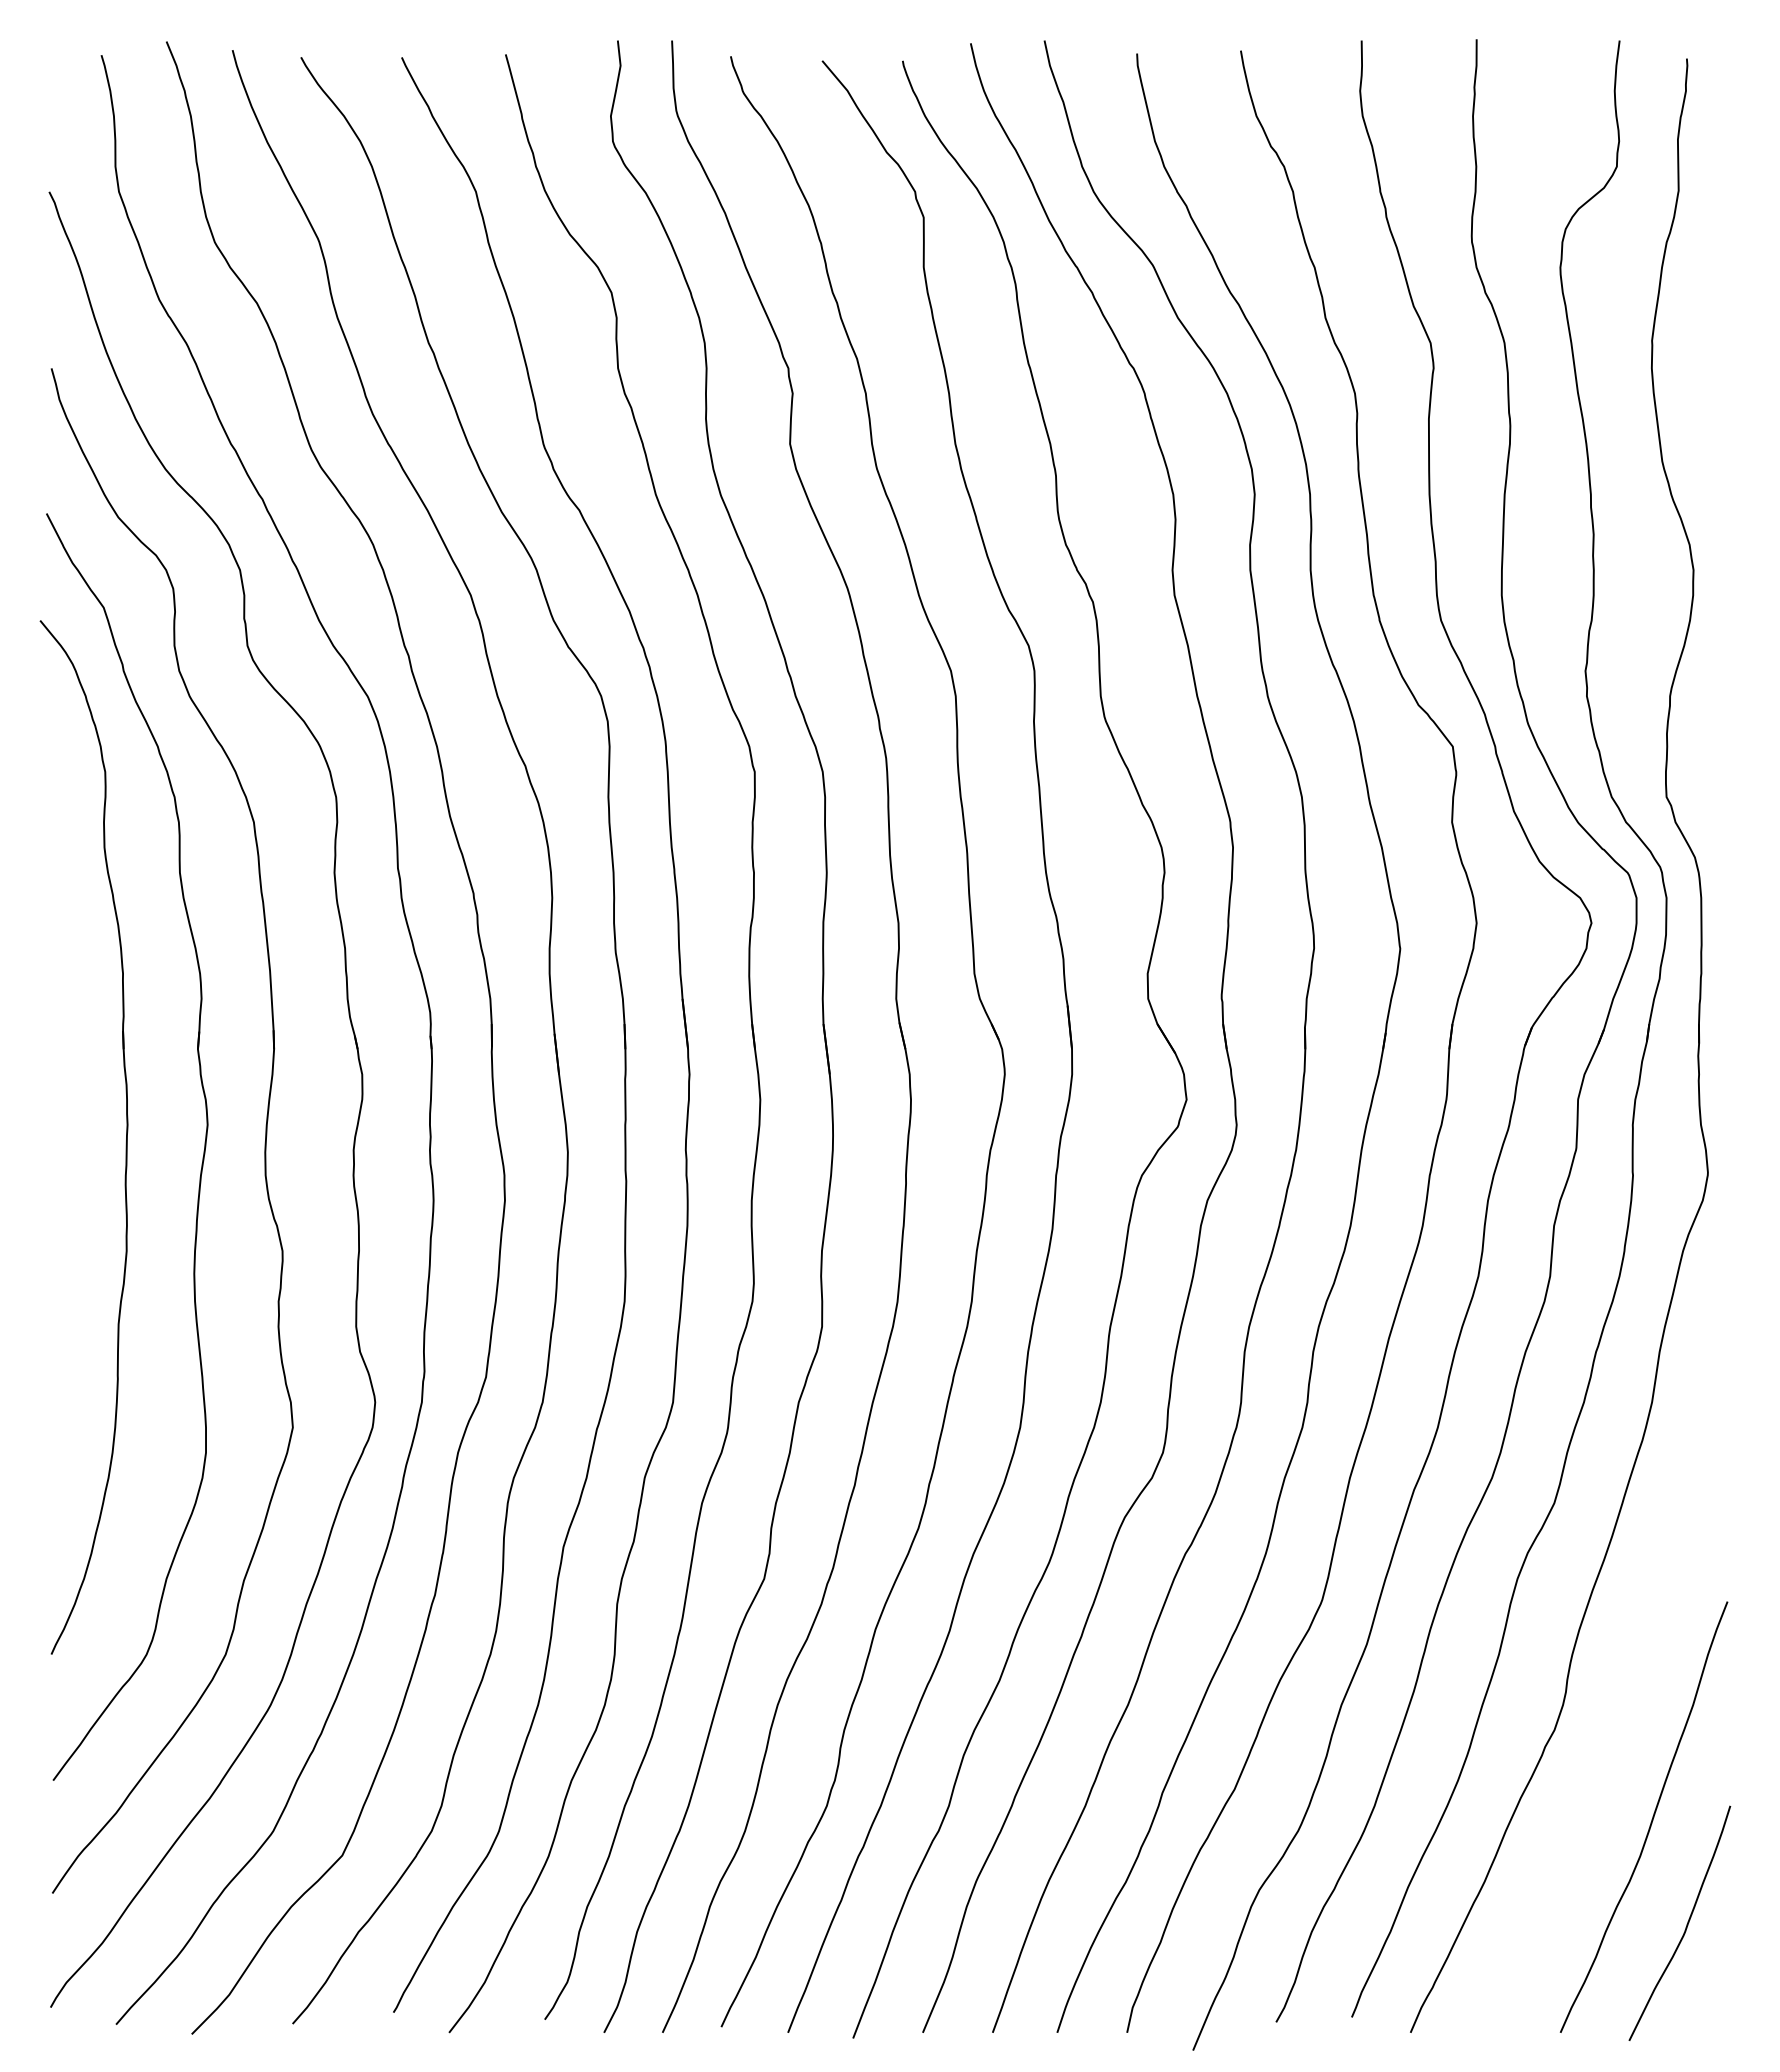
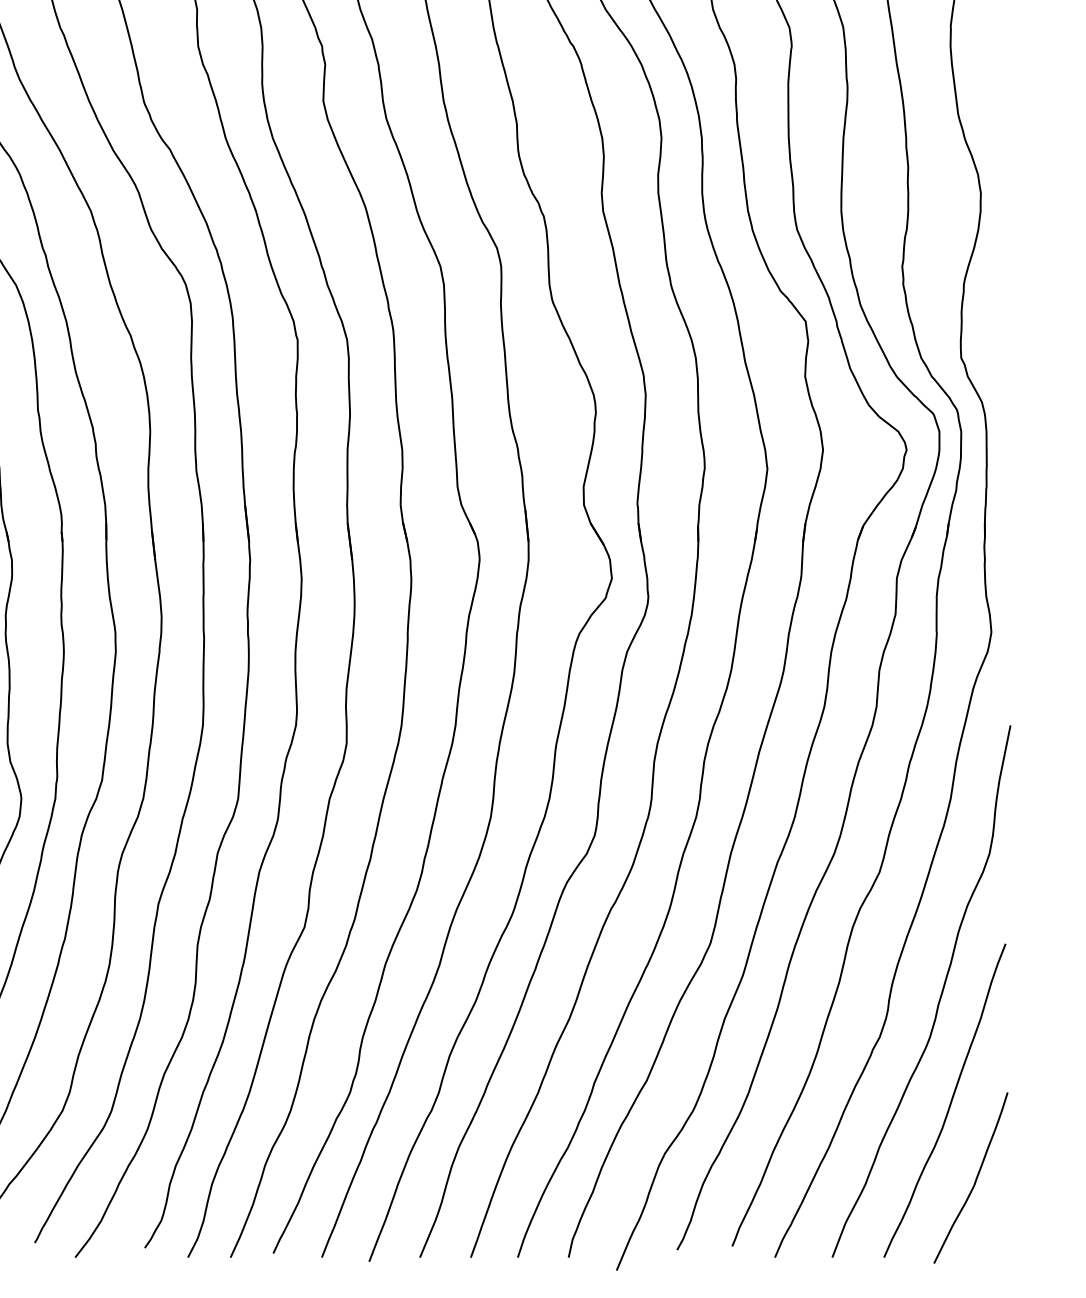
curve: (1637, 1674) -> (940, 996), added

